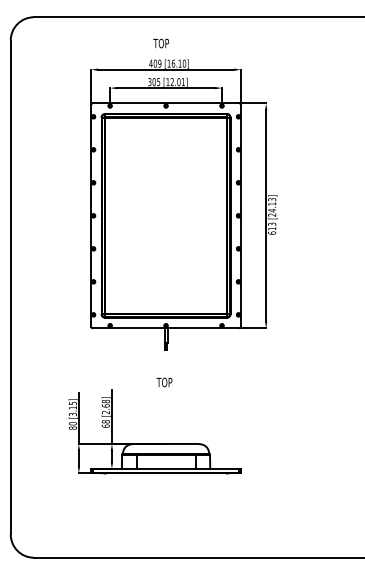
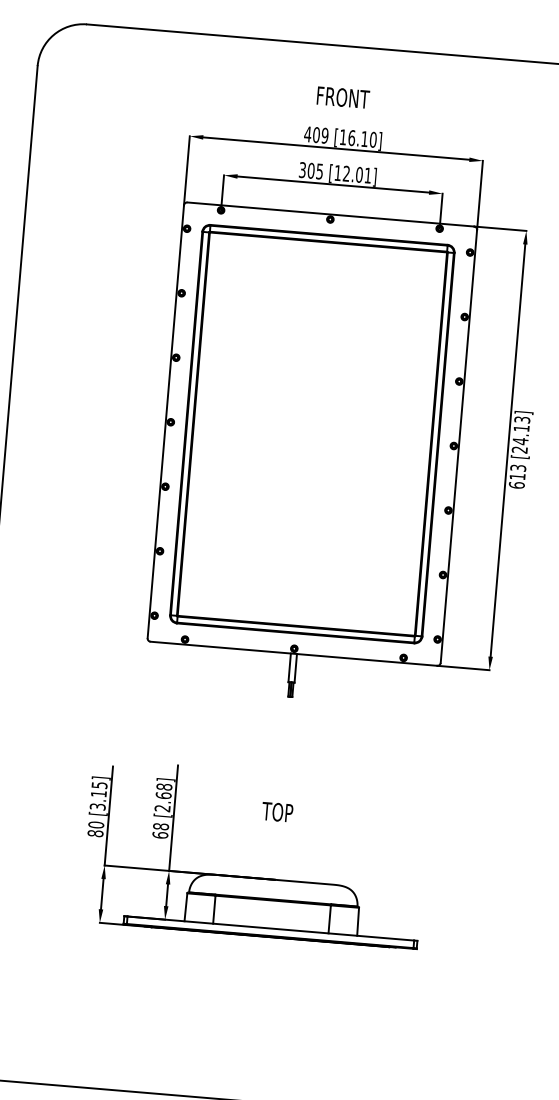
text: (166, 43) -> (341, 97), TOP -> FRONT
text: (164, 382) -> (277, 812), moved

